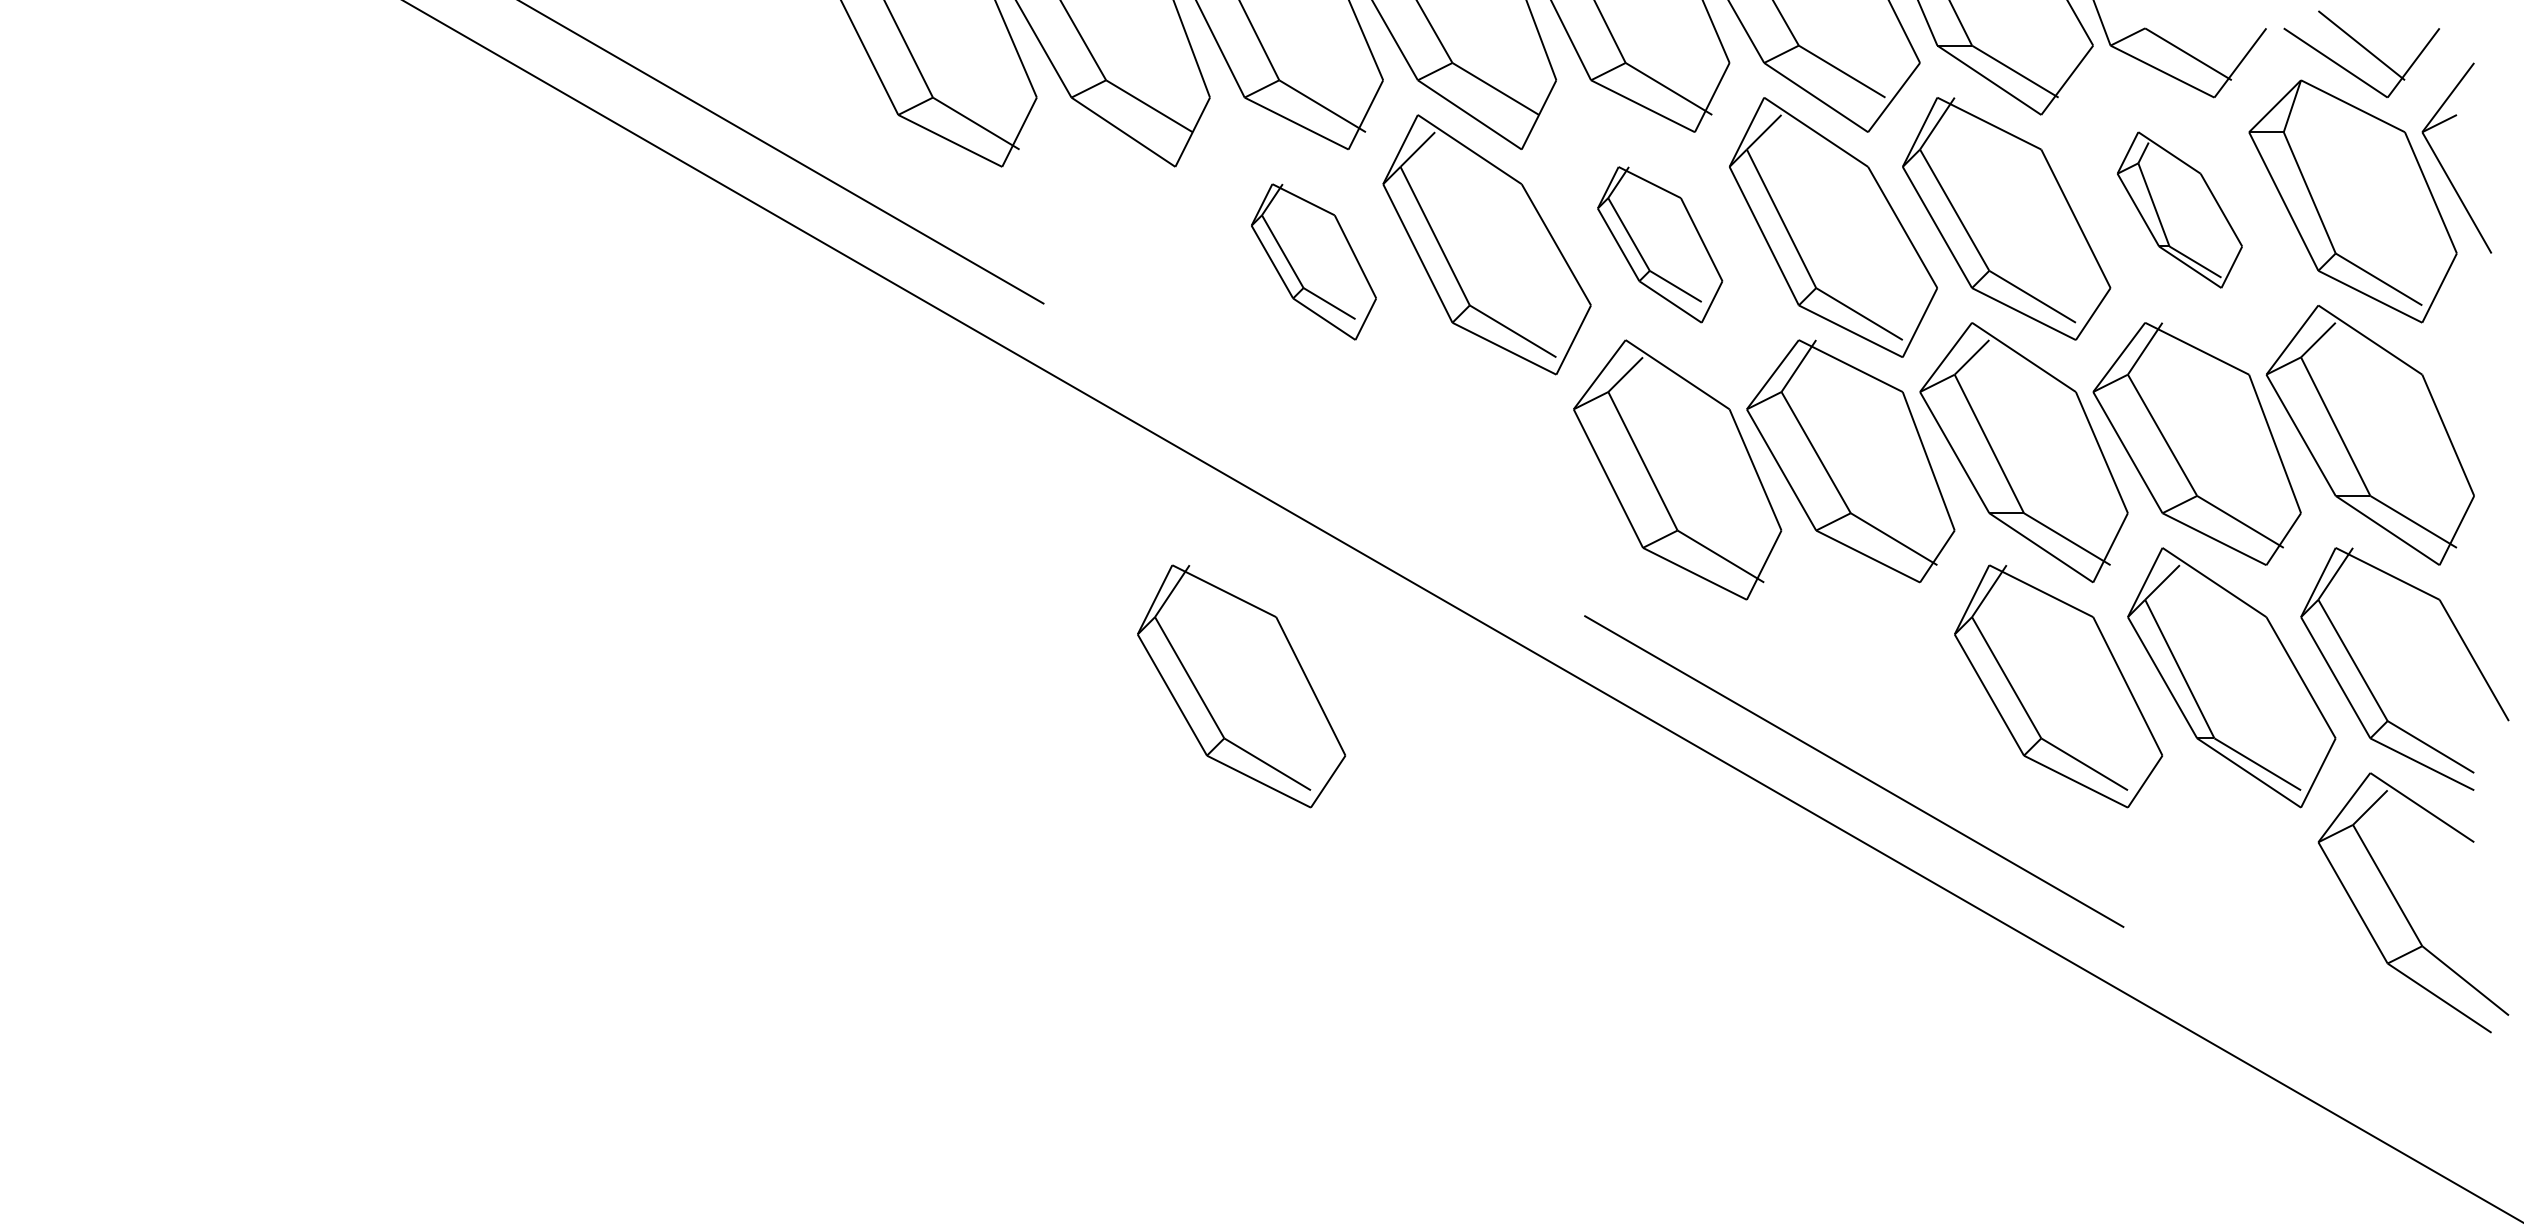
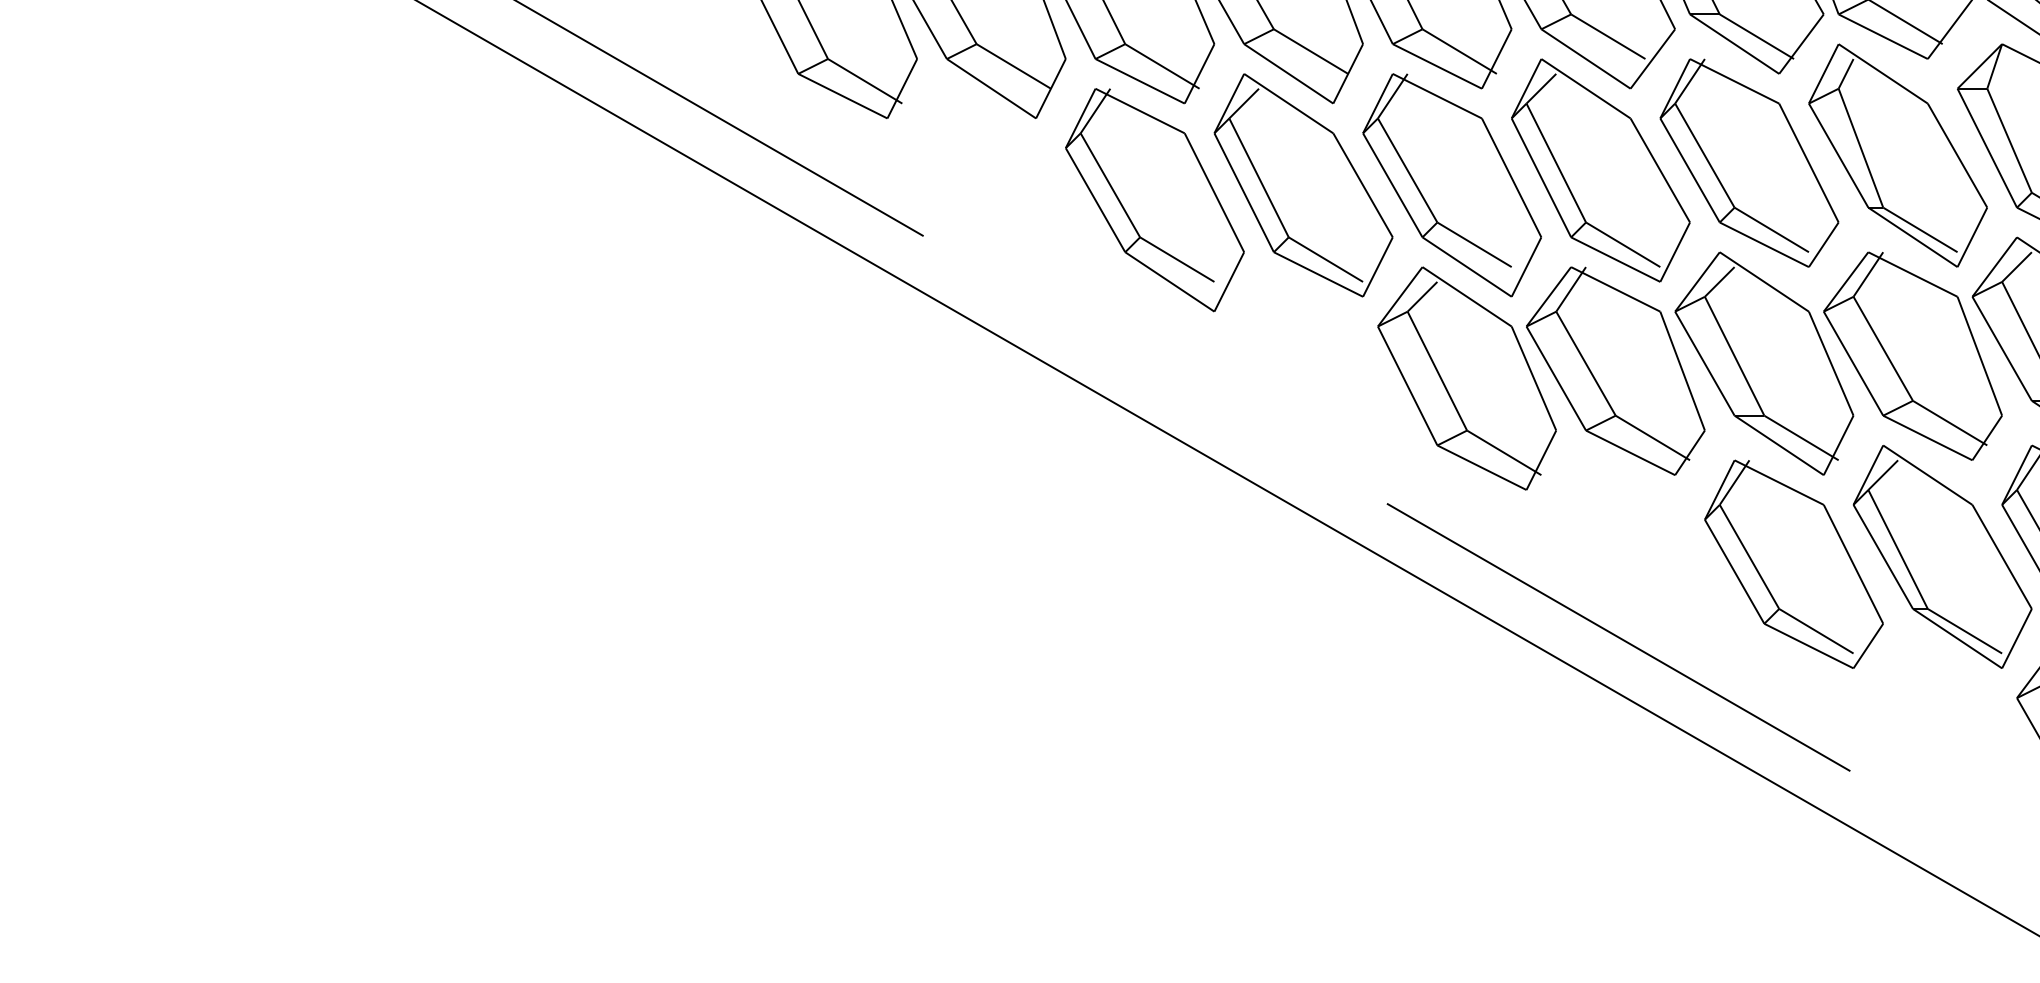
part: (2179, 209) -> (1897, 155), size x1.67
part: (1659, 244) -> (1451, 185), size x1.67
part: (1313, 261) -> (1154, 199), size x1.67
part: (1241, 686) -> (1092, 564), removed

